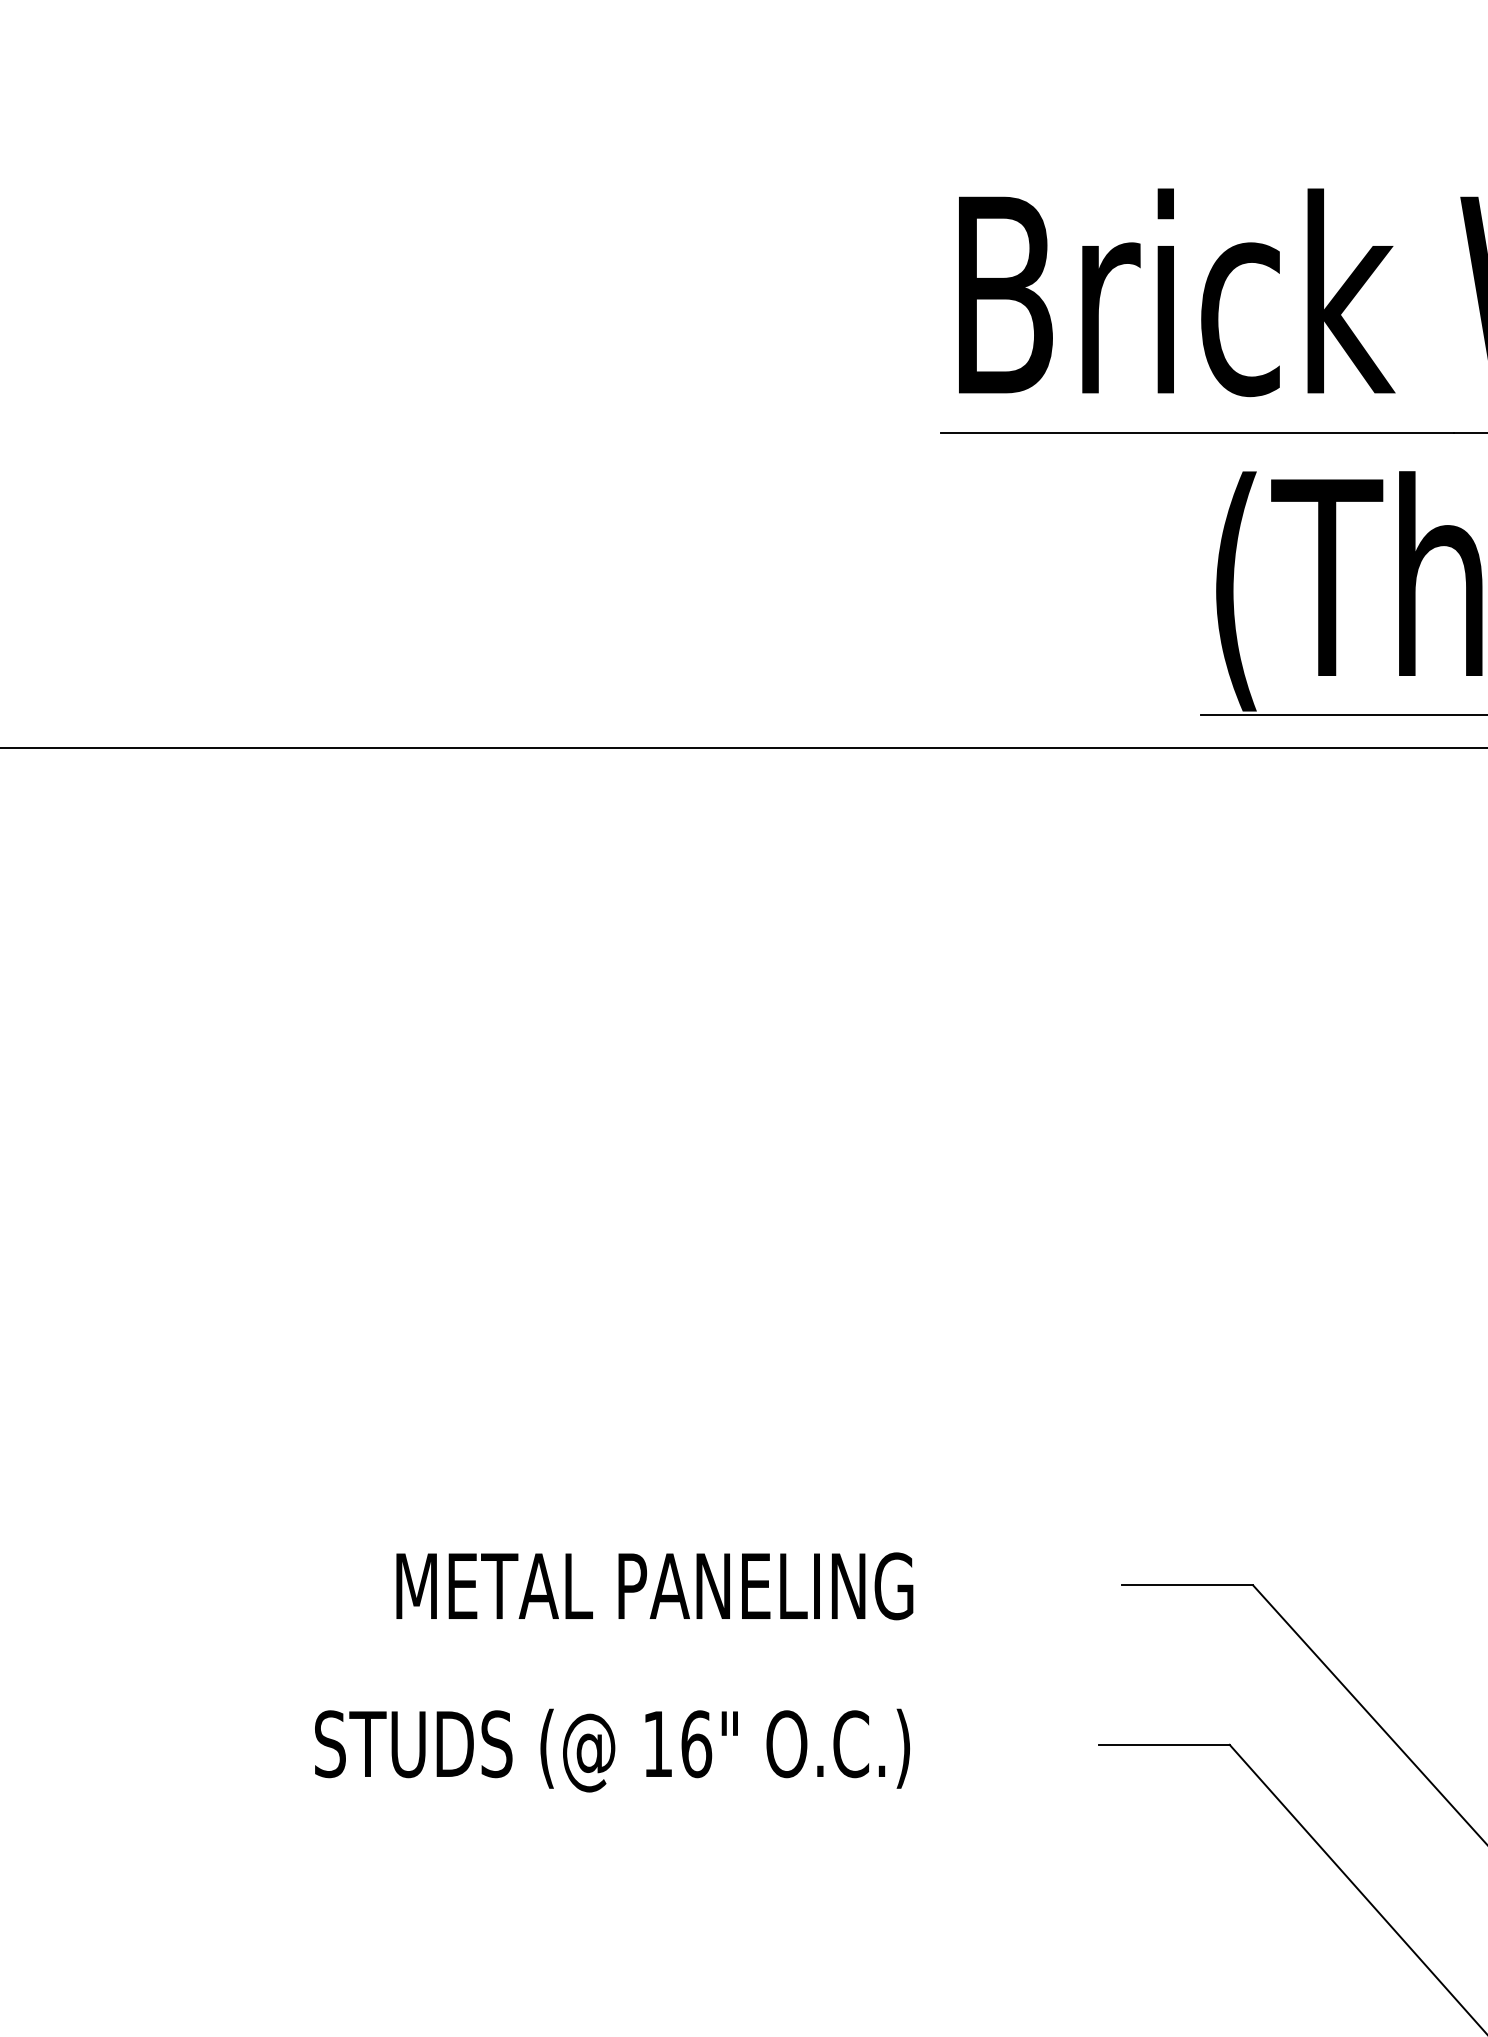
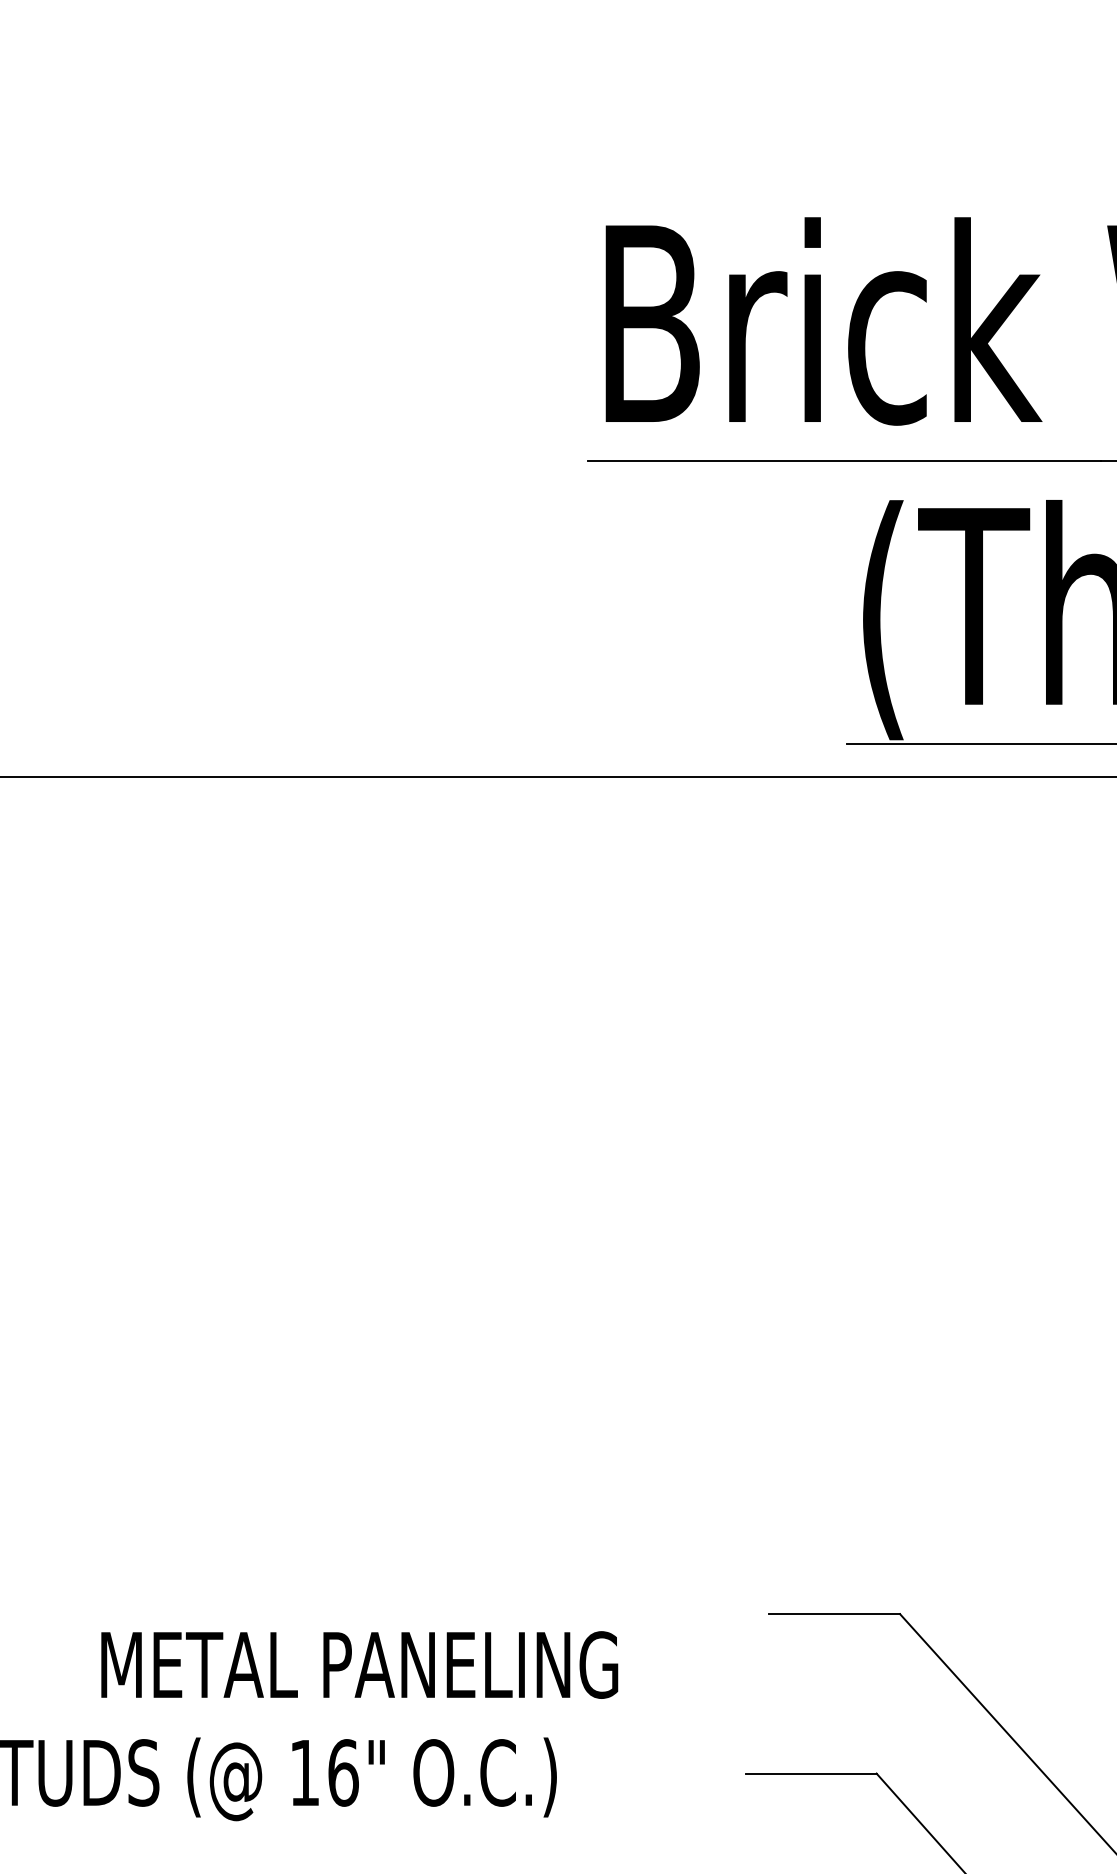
text: (654, 1586) -> (359, 1665), moved

